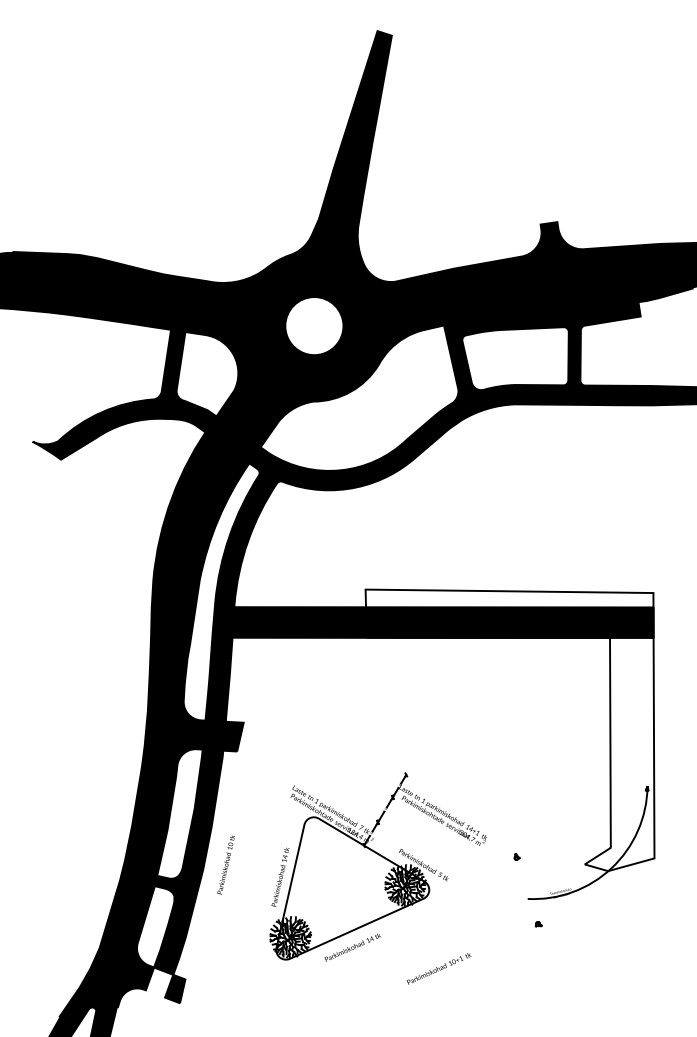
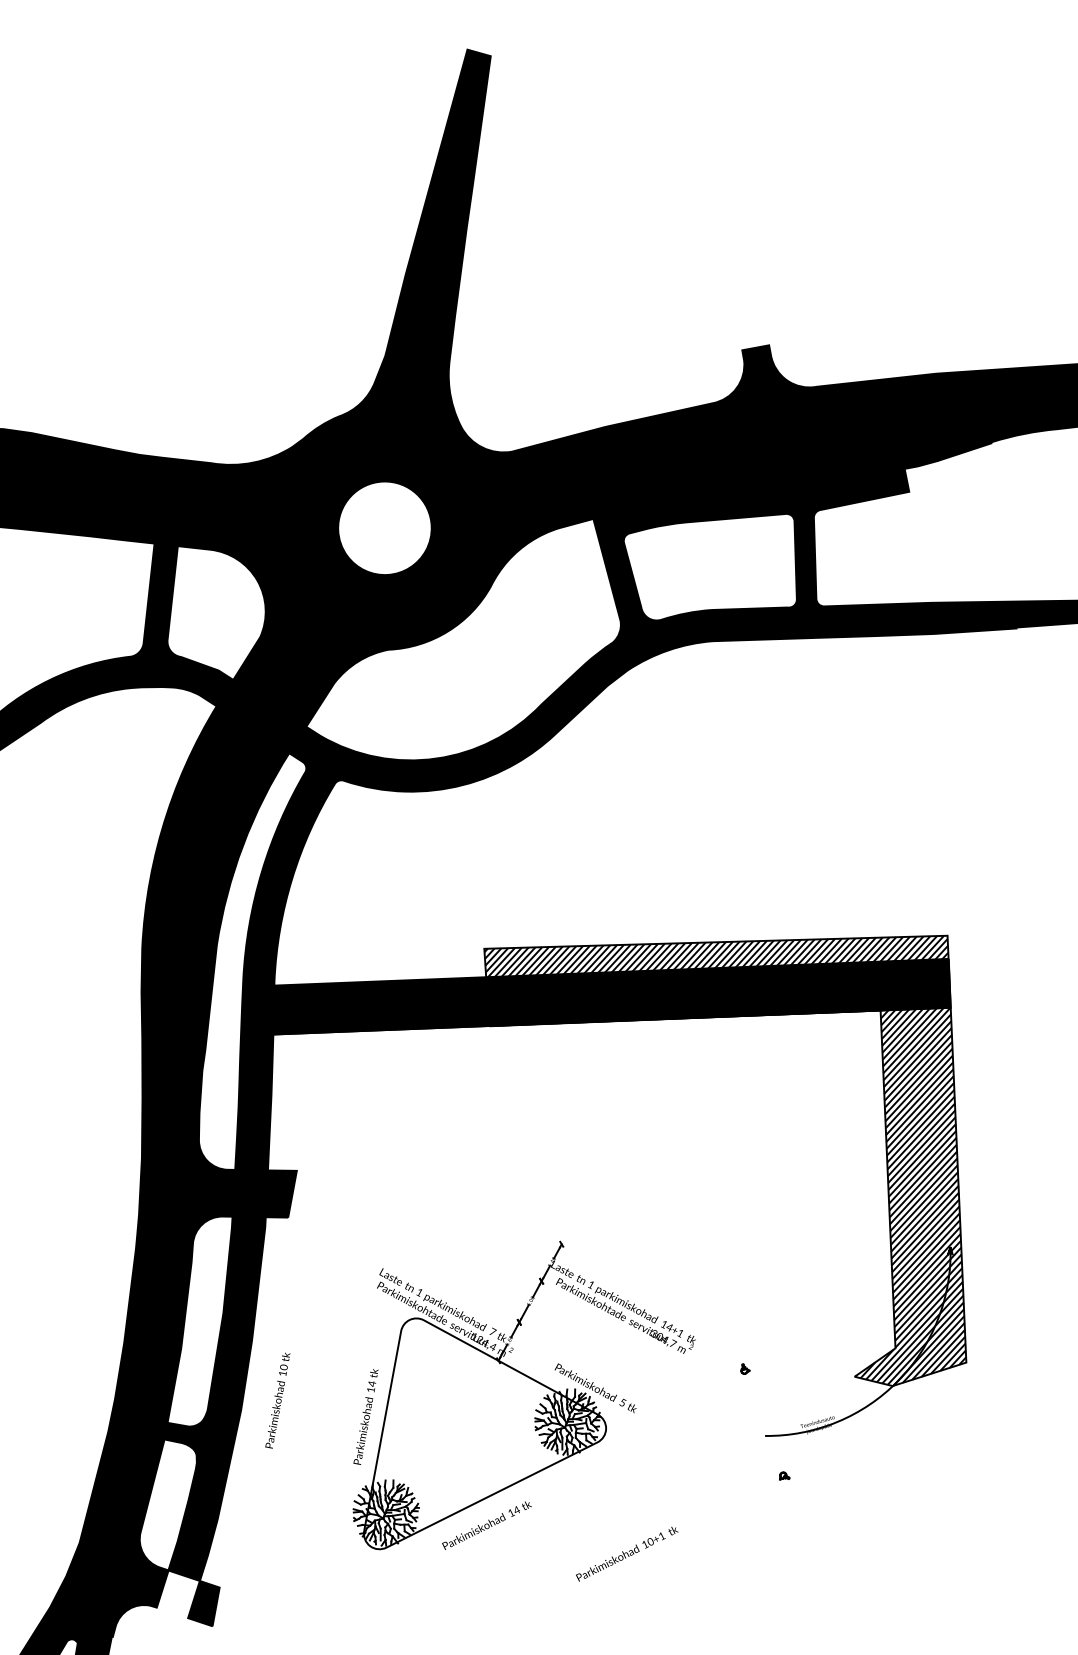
hatch: (509, 730) -> (724, 1166), added

